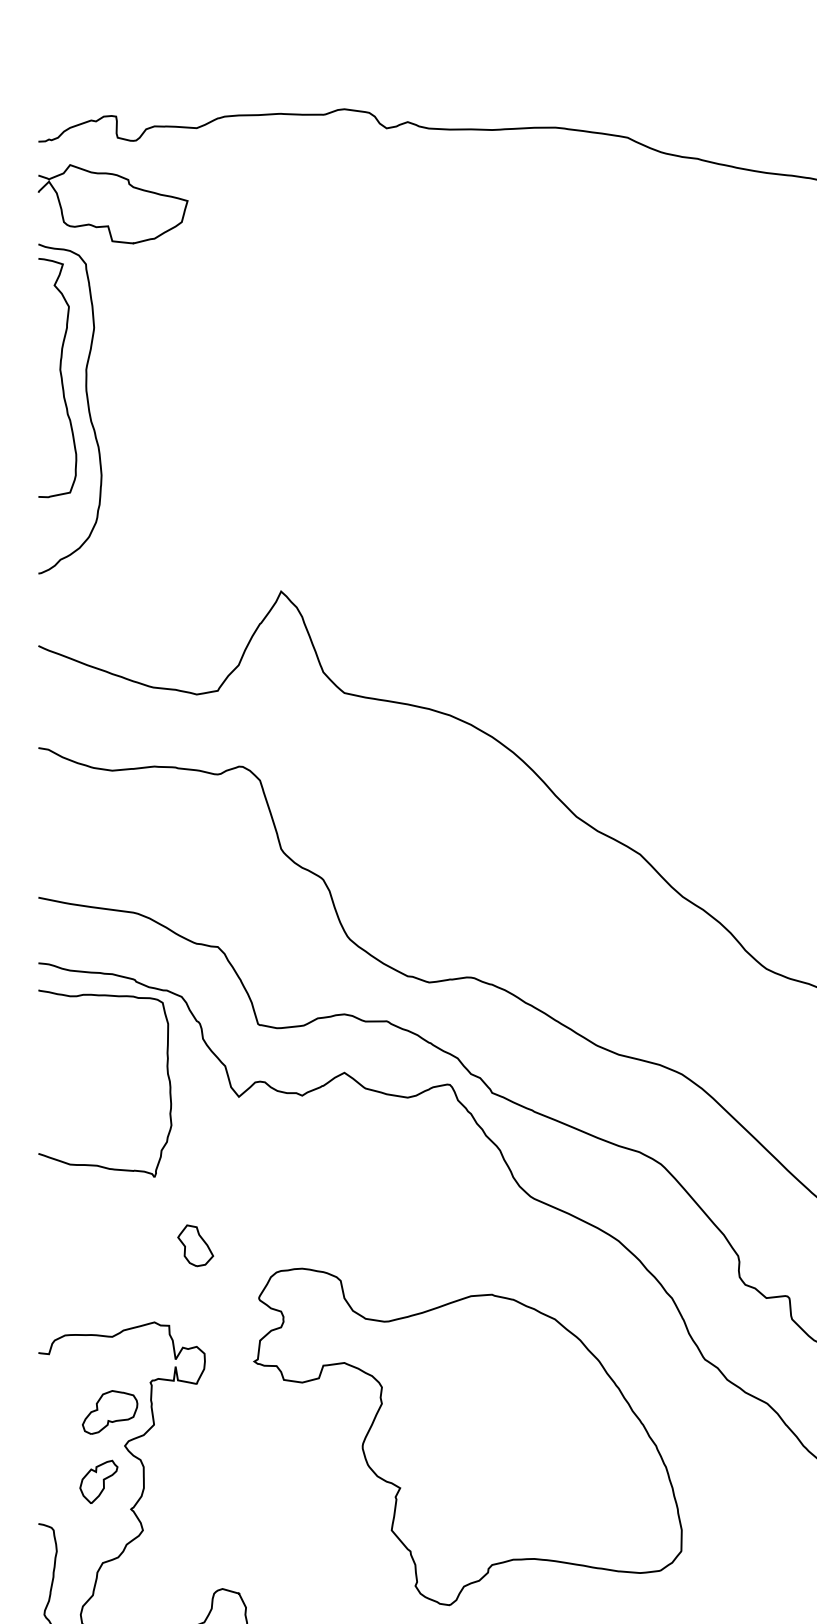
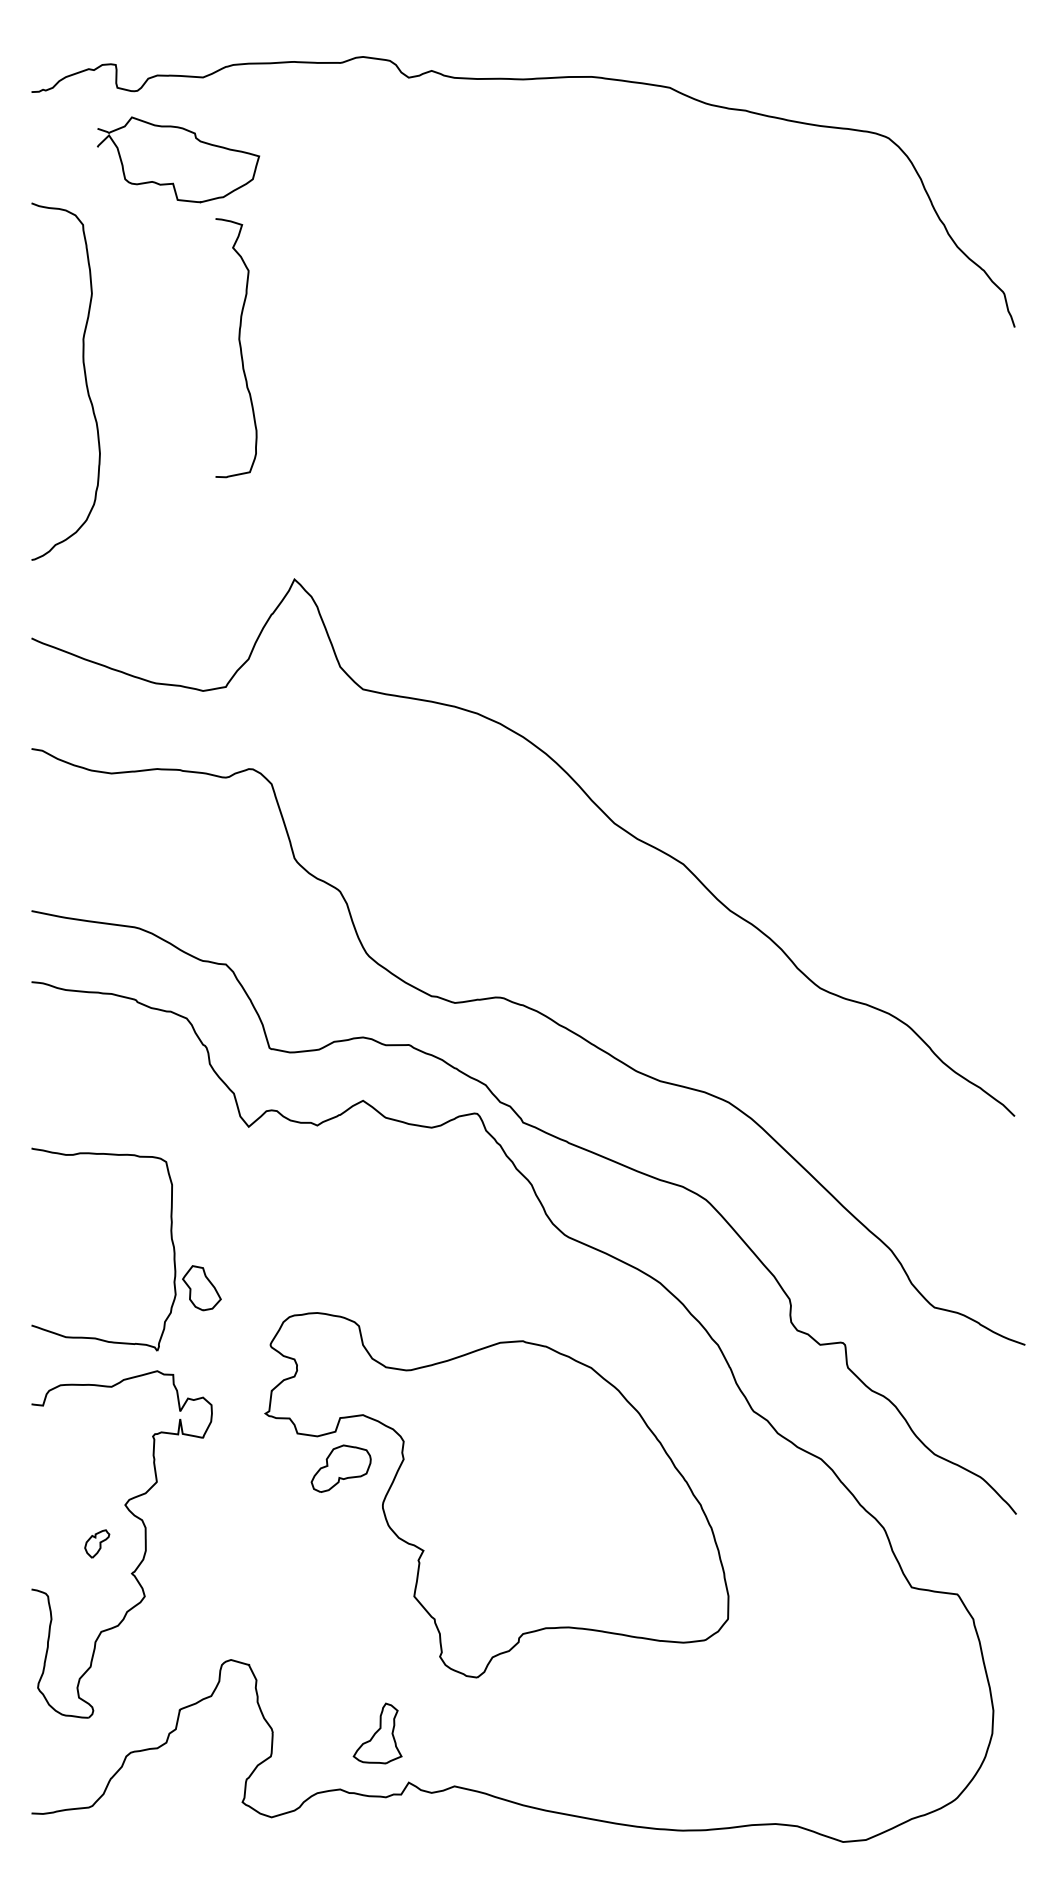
curve: (108, 225) -> (173, 182), moved
curve: (60, 377) -> (239, 347), moved
part: (166, 1072) -> (170, 1237), moved
part: (109, 1412) -> (340, 1468), moved
part: (99, 1481) -> (97, 1543), size x0.6

